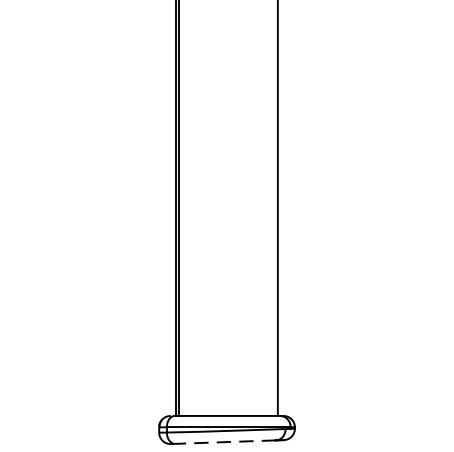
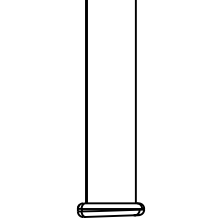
line: (225, 442) -> (110, 216), dashed -> solid

